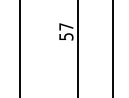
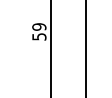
text: (66, 26) -> (39, 26), 57 -> 59

